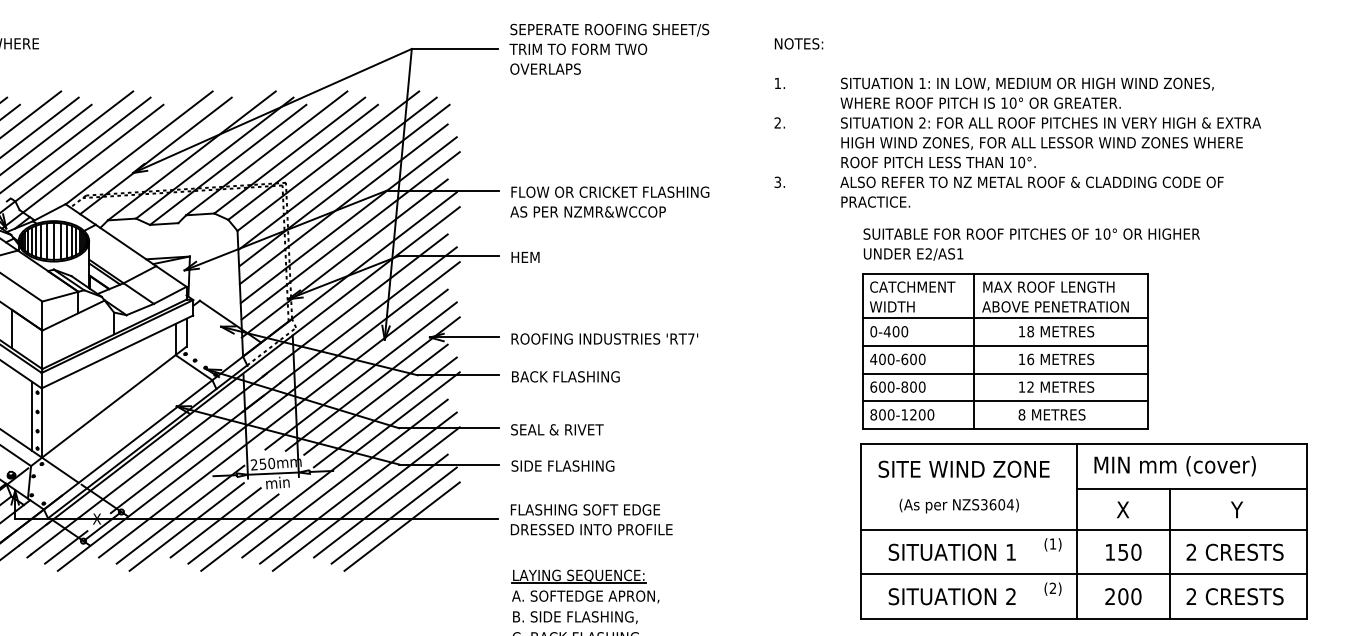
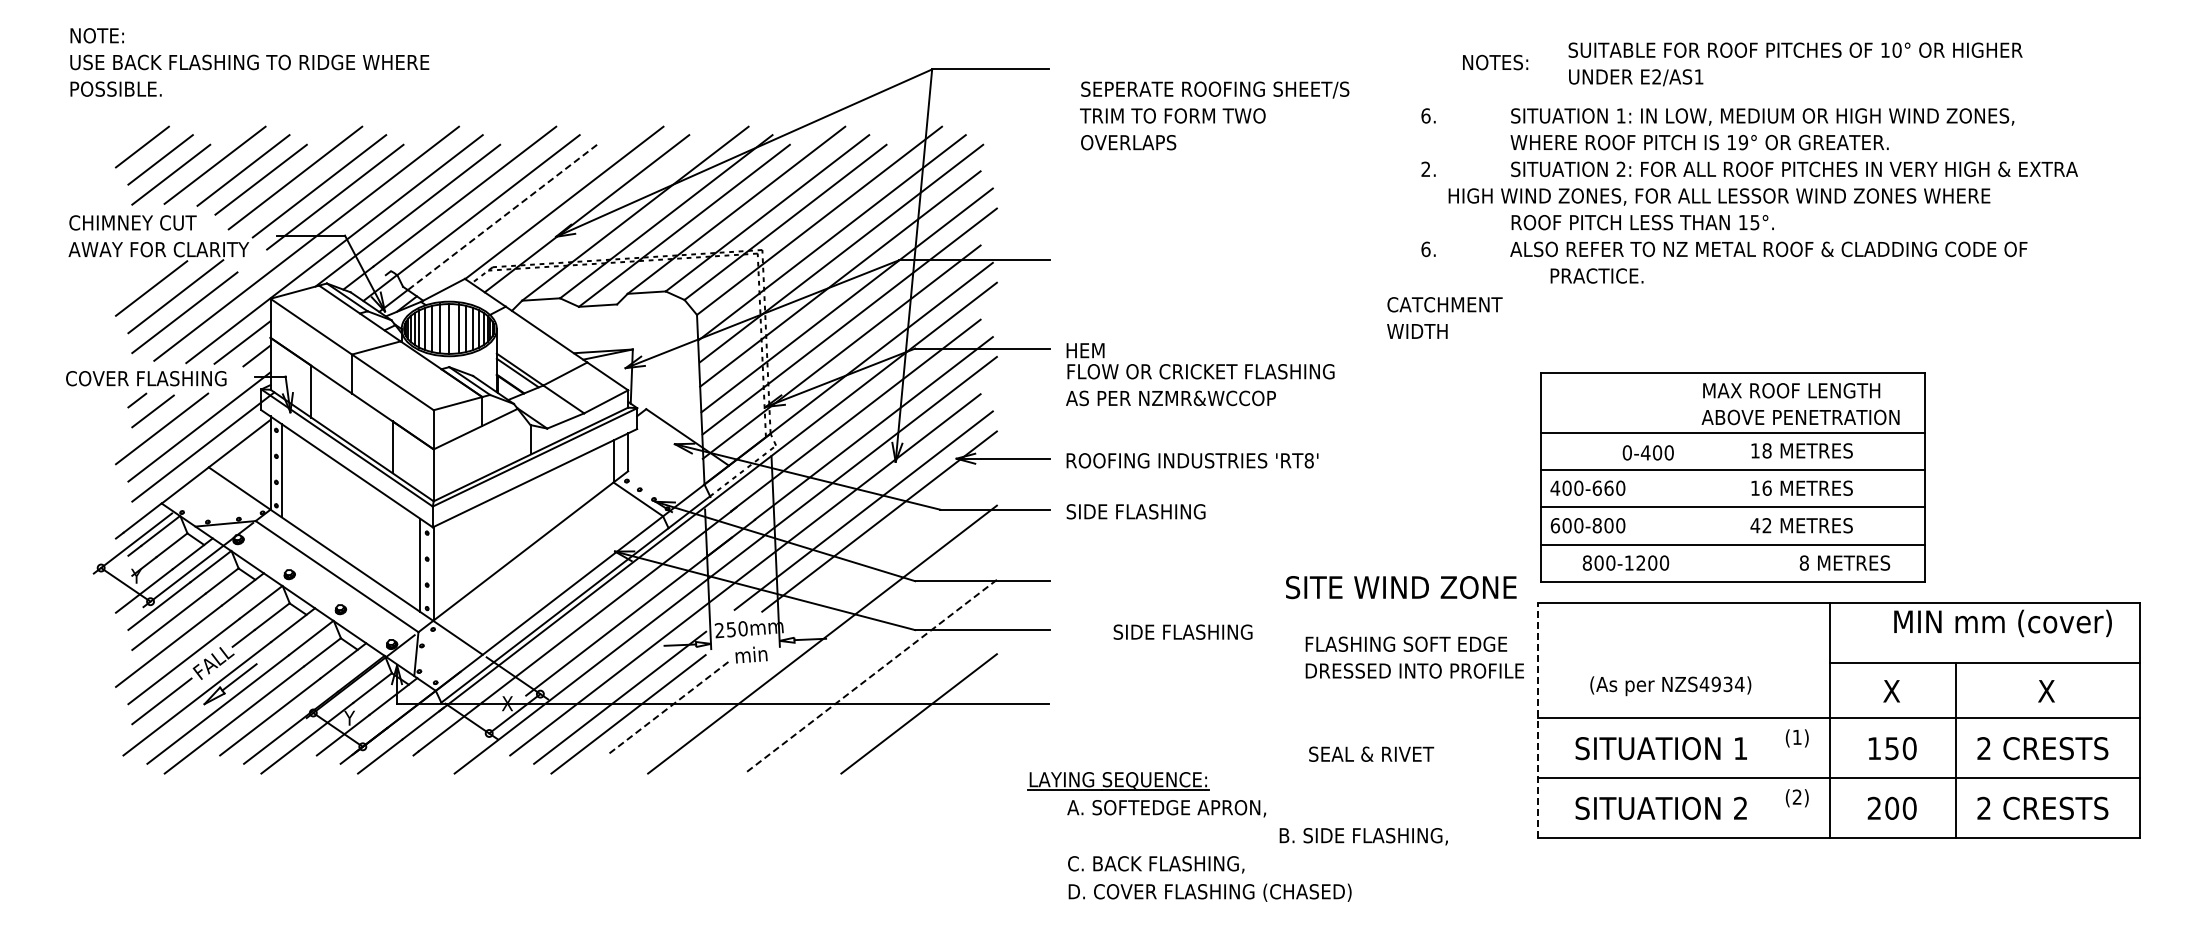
text: (798, 43) -> (1495, 62), moved
text: (609, 49) -> (1214, 115), moved
text: (777, 83) -> (1425, 115), 1. -> 6.
text: (1012, 103) -> (1742, 142), 10° -> 19°
text: (1042, 143) -> (1719, 196), moved
line: (93, 158) -> (502, 217), solid -> dashed
text: (1021, 162) -> (1754, 222), 10°. -> 15°.
text: (777, 182) -> (1425, 249), 3. -> 6.
text: (875, 201) -> (1596, 275), moved
text: (609, 202) -> (1200, 385), moved
text: (1031, 244) -> (1795, 64), moved
text: (912, 296) -> (1444, 317), moved
text: (888, 331) -> (1647, 452), moved
text: (690, 338) -> (1308, 460), 'RT7' -> 'RT8'
line: (973, 351) -> (1690, 477), removed
text: (913, 358) -> (1608, 487), 400-600 -> 400-660
text: (565, 376) -> (1139, 511), BACK FLASHING -> SIDE FLASHING
text: (1022, 387) -> (1755, 525), 12 -> 42
line: (375, 399) -> (883, 542), removed
line: (385, 412) -> (896, 559), removed
text: (902, 414) -> (1625, 562), moved
text: (1051, 414) -> (1844, 562), moved
text: (557, 429) -> (1371, 753), moved
text: (562, 465) -> (1182, 631), moved
text: (1174, 466) -> (2002, 623), moved
text: (964, 469) -> (1401, 587), moved
line: (273, 472) -> (745, 641), removed
line: (344, 478) -> (841, 648), removed
line: (357, 487) -> (859, 661), removed
line: (366, 499) -> (870, 677), solid -> dashed
text: (992, 504) -> (1715, 684), NZS3604) -> NZS4934)
line: (380, 505) -> (890, 685), removed
text: (1237, 510) -> (2045, 691), Y -> X
line: (394, 515) -> (908, 698), removed
text: (591, 519) -> (1414, 657), moved
line: (215, 522) -> (667, 708), solid -> dashed
line: (233, 528) -> (691, 716), removed
line: (861, 531) -> (1538, 720), solid -> dashed
line: (65, 547) -> (465, 741), removed
part: (578, 576) -> (1118, 781), moved
text: (575, 617) -> (1363, 836), moved

